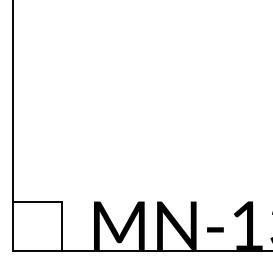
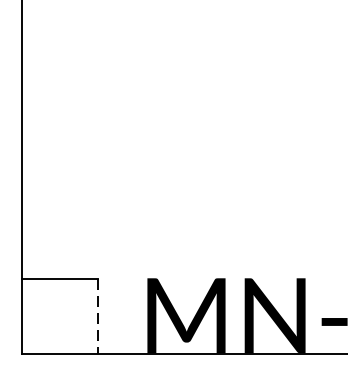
line: (61, 227) -> (97, 318), solid -> dashed

